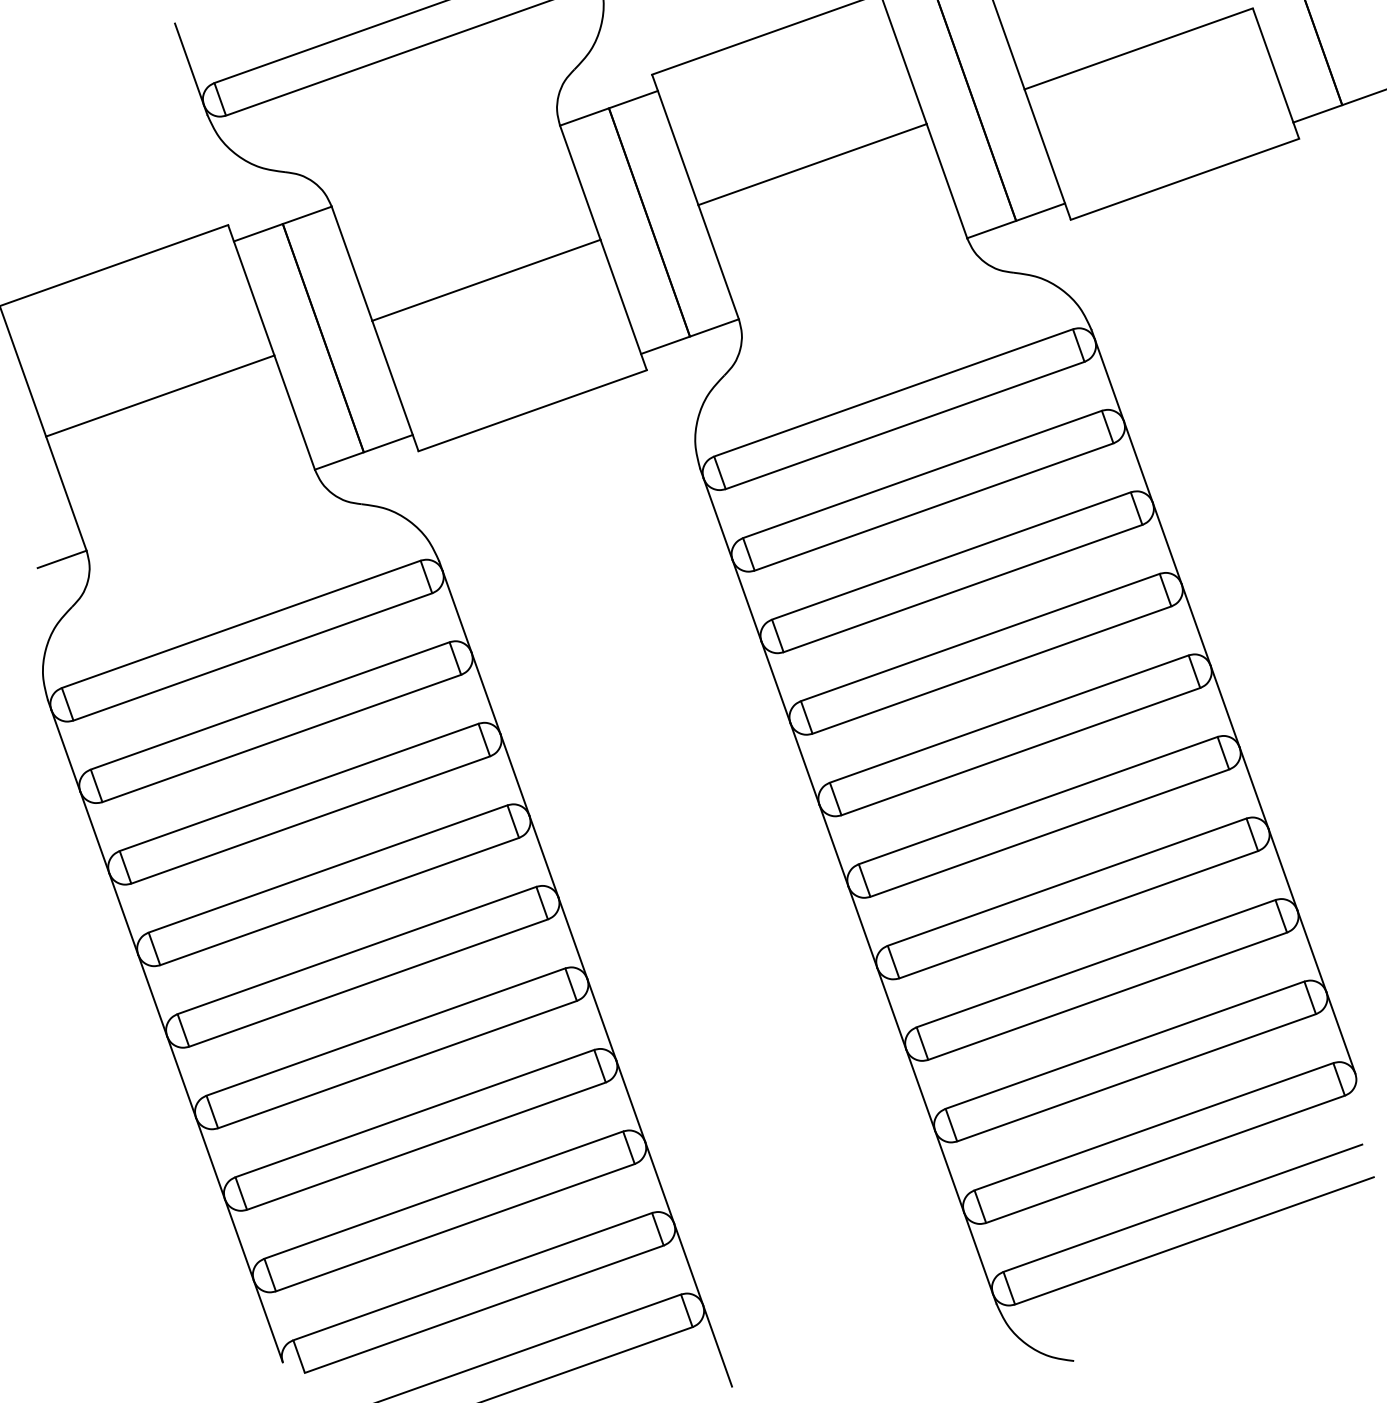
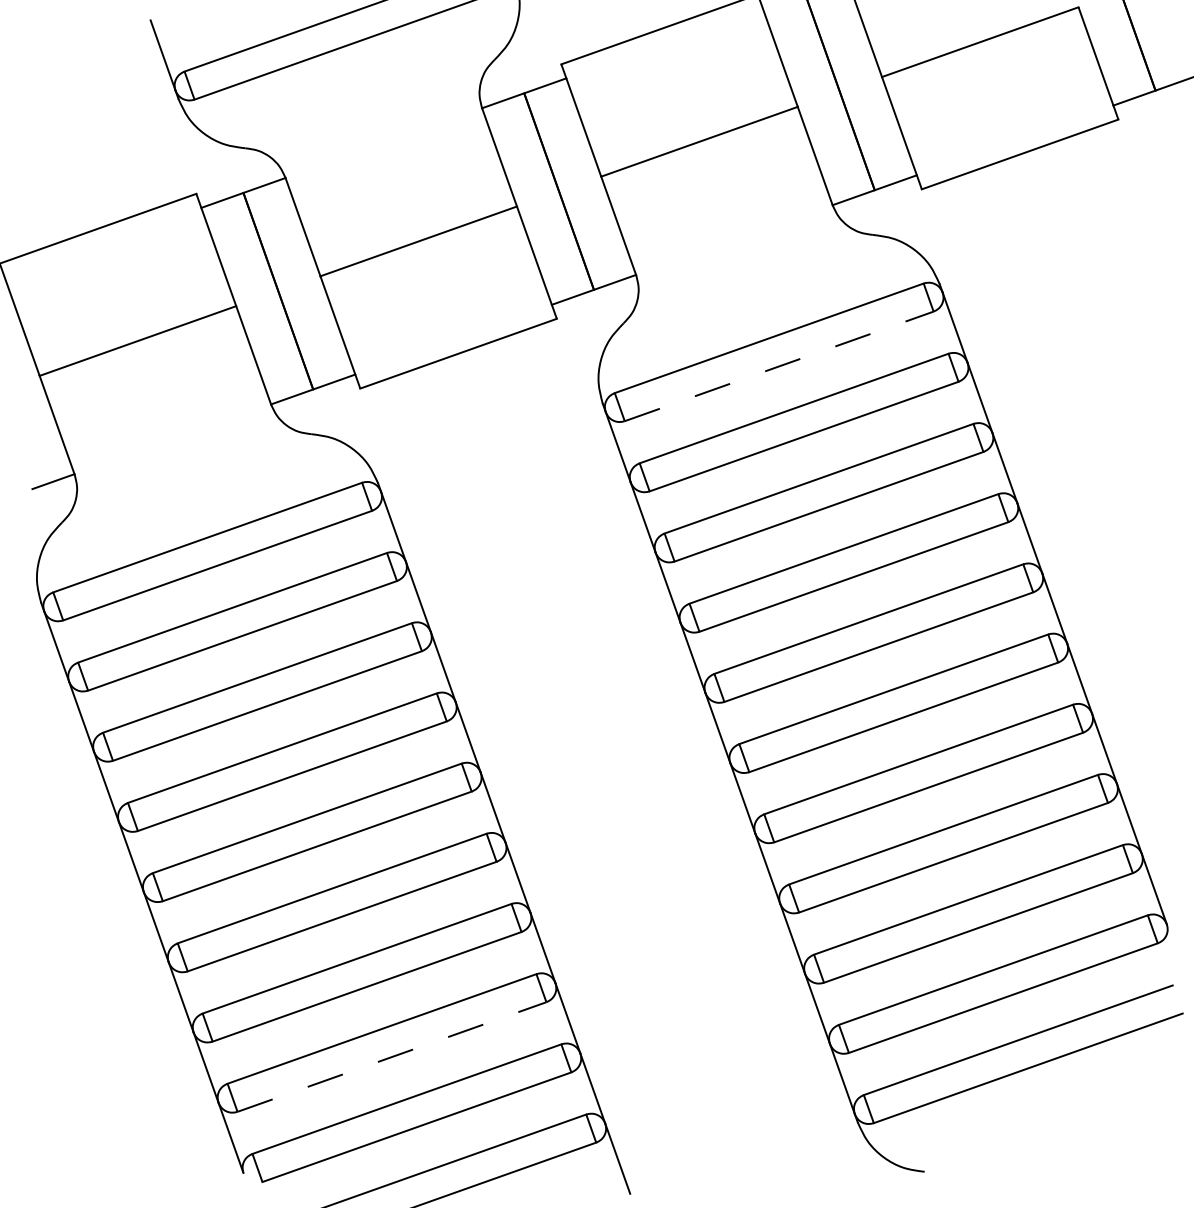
line: (905, 425) -> (779, 366), solid -> dashed
line: (455, 1227) -> (392, 1056), solid -> dashed

